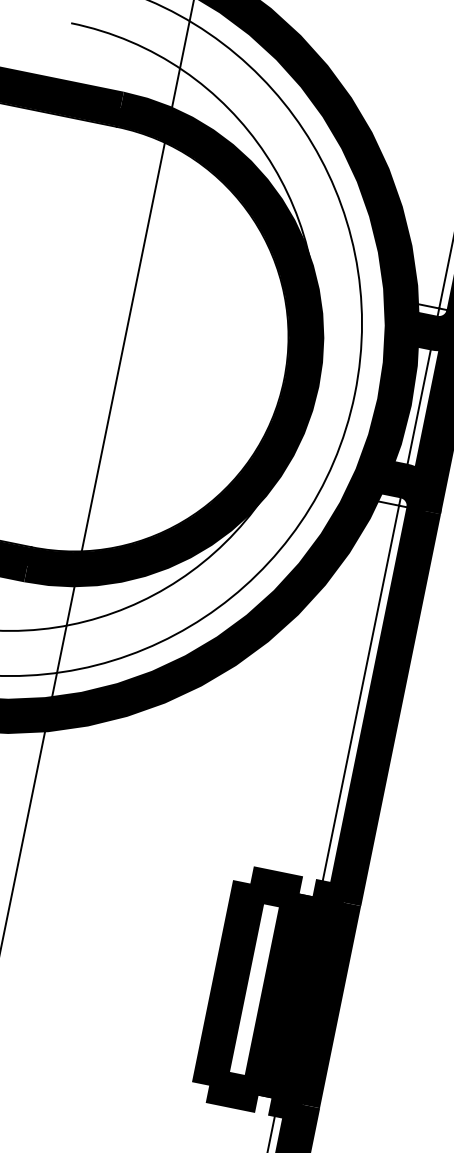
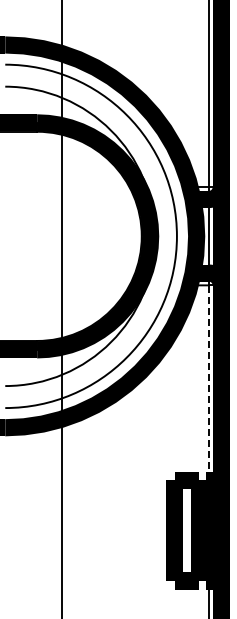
line: (358, 700) -> (208, 382), solid -> dashed

